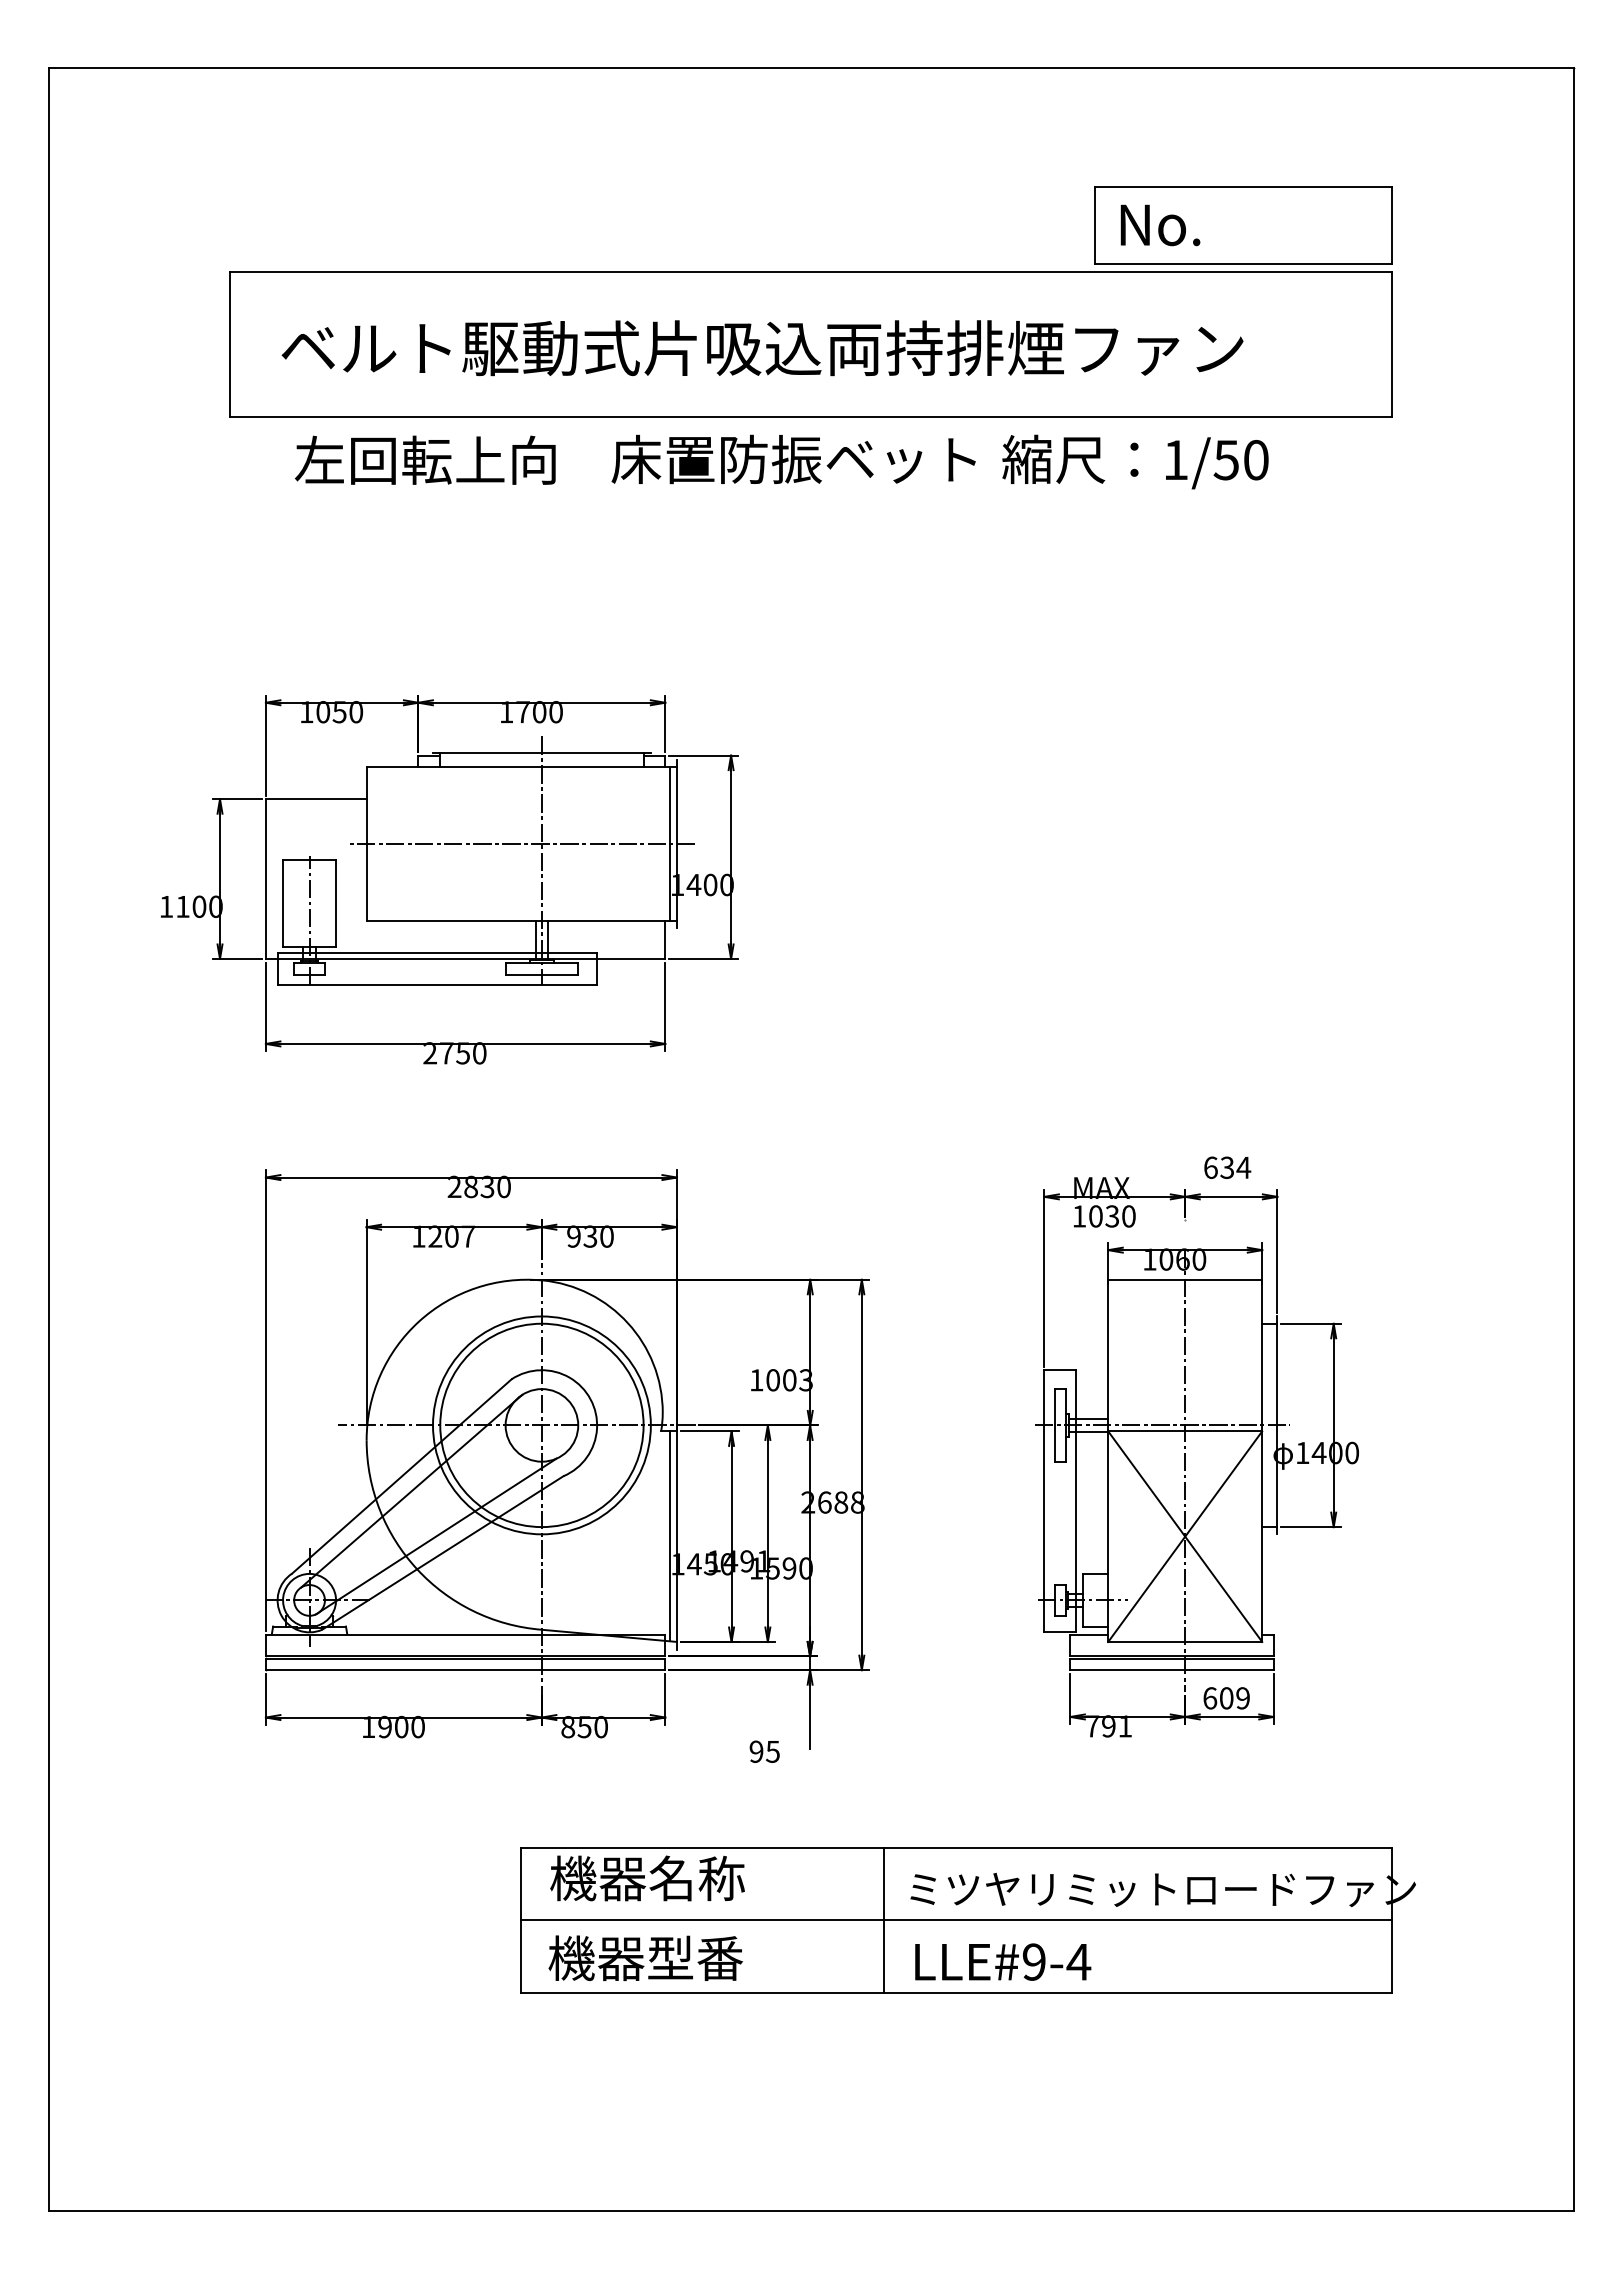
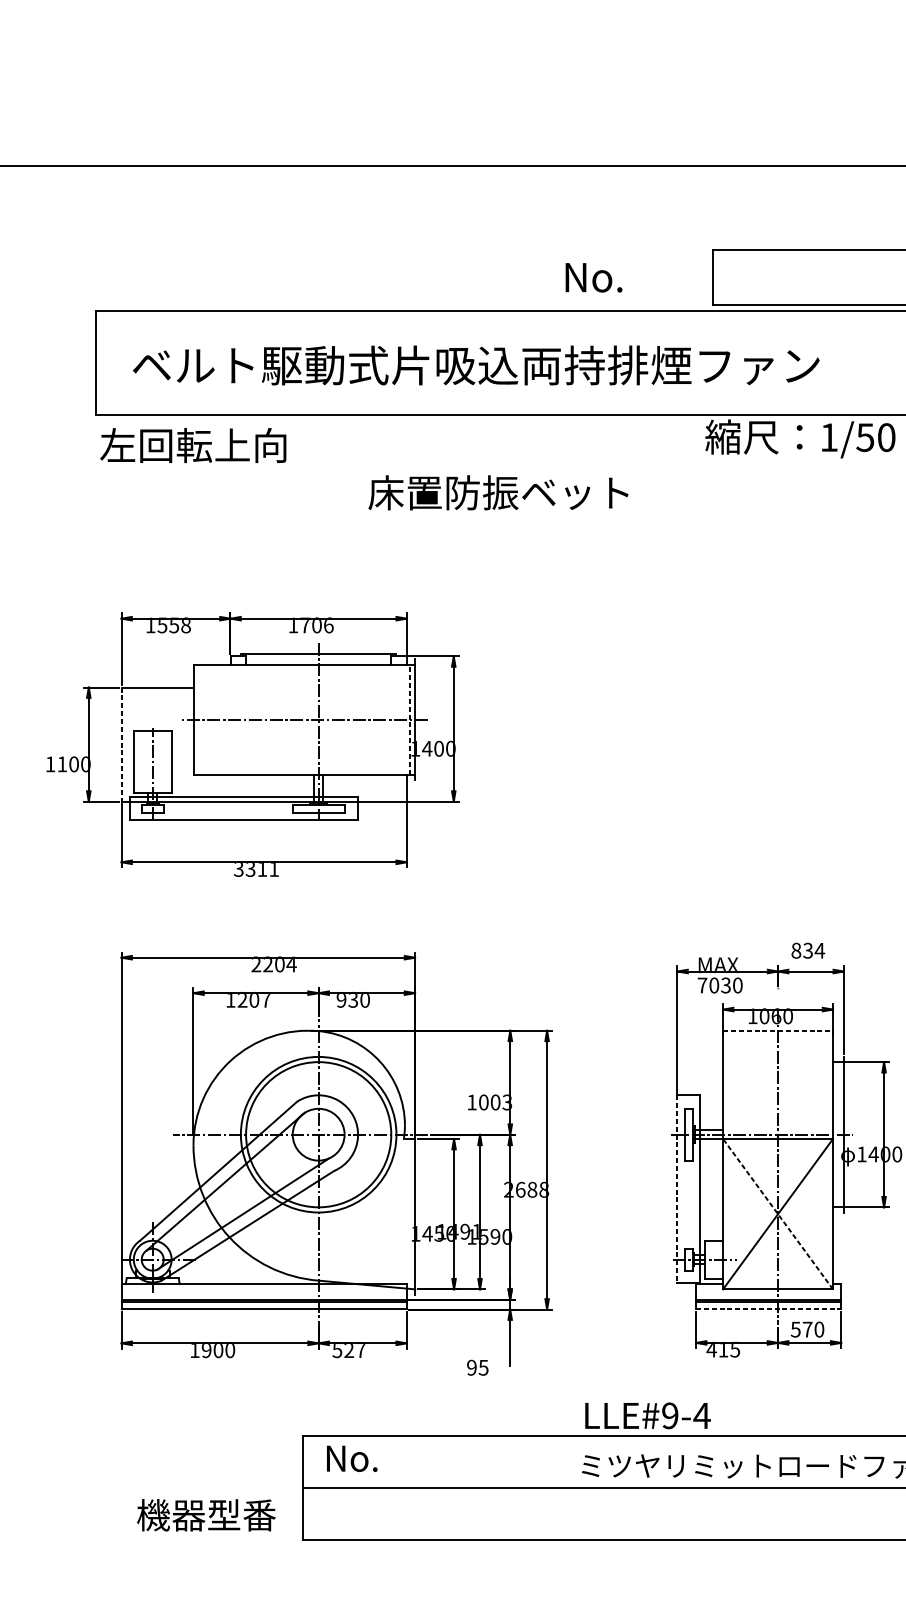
text: (1160, 225) -> (594, 277), moved
text: (425, 459) -> (193, 444), moved
text: (793, 459) -> (498, 492), moved
text: (1135, 461) -> (800, 438), moved
text: (339, 712) -> (174, 625), 1050 -> 1558
text: (556, 712) -> (329, 625), 1700 -> 1706
line: (669, 844) -> (409, 719), solid -> dashed
line: (265, 879) -> (121, 744), solid -> dashed
text: (454, 1053) -> (256, 869), 2750 -> 3311
text: (1210, 1167) -> (796, 950), 634 -> 834
text: (487, 1186) -> (279, 964), 2830 -> 2204
text: (1079, 1216) -> (702, 985), 1030 -> 7030
line: (1185, 1279) -> (778, 1030), solid -> dashed
line: (1044, 1501) -> (677, 1189), solid -> dashed
line: (669, 1536) -> (409, 1214), removed
line: (1184, 1536) -> (777, 1214), solid -> dashed
line: (1172, 1670) -> (768, 1309), solid -> dashed
text: (1226, 1698) -> (807, 1329), 609 -> 570
text: (584, 1726) -> (349, 1349), 850 -> 527
text: (1107, 1726) -> (722, 1349), 791 -> 415
text: (647, 1878) -> (394, 1458), 機器名称 -> No.
line: (883, 1919) -> (562, 1487), removed
text: (645, 1957) -> (206, 1514), moved
text: (1003, 1961) -> (648, 1415), moved

